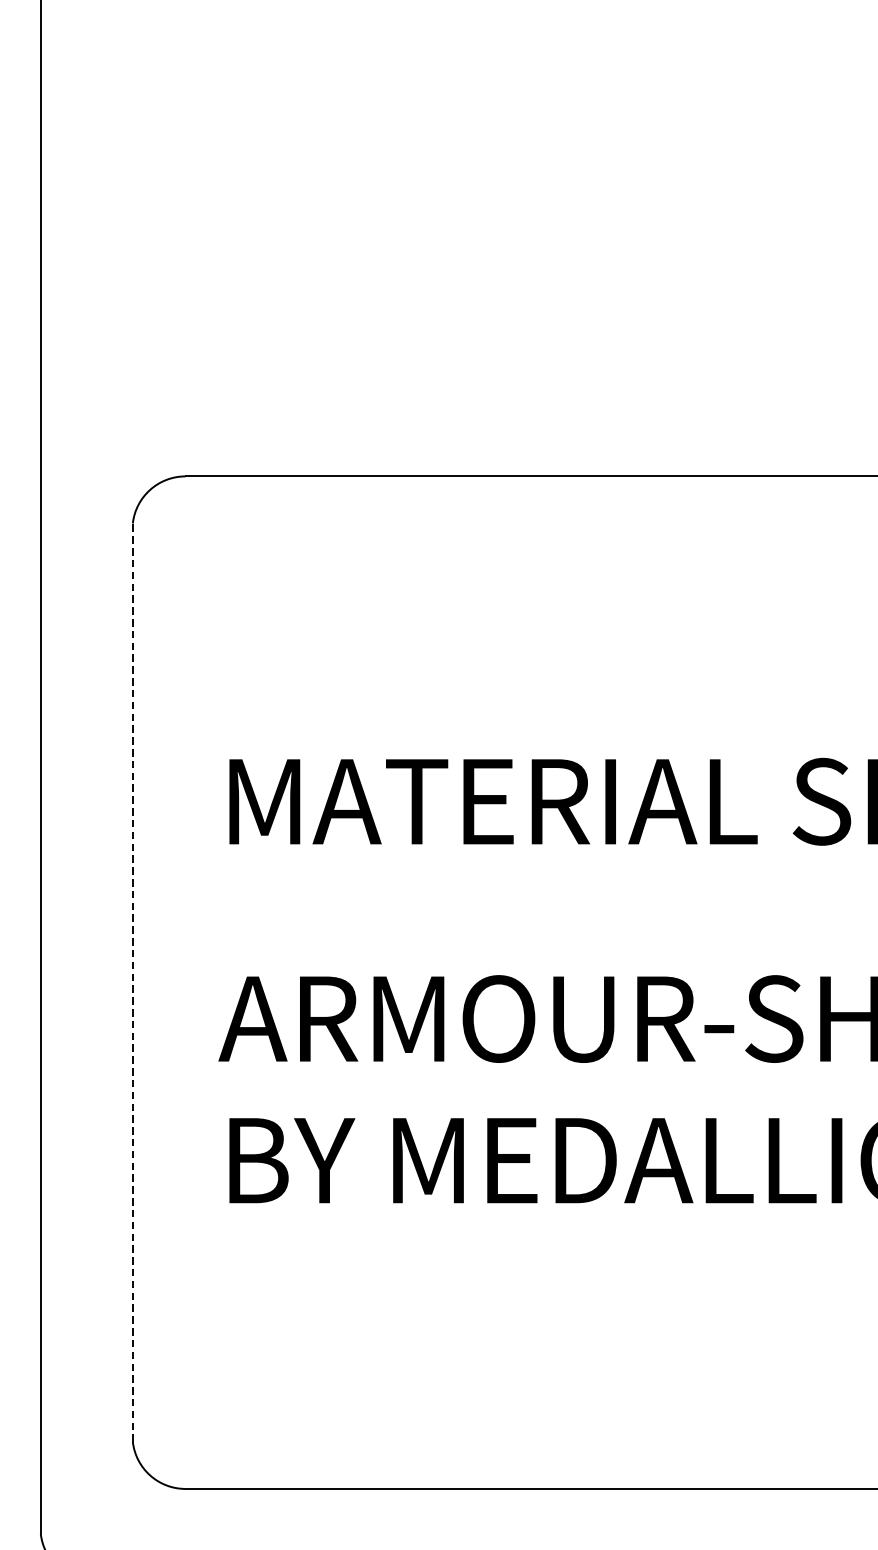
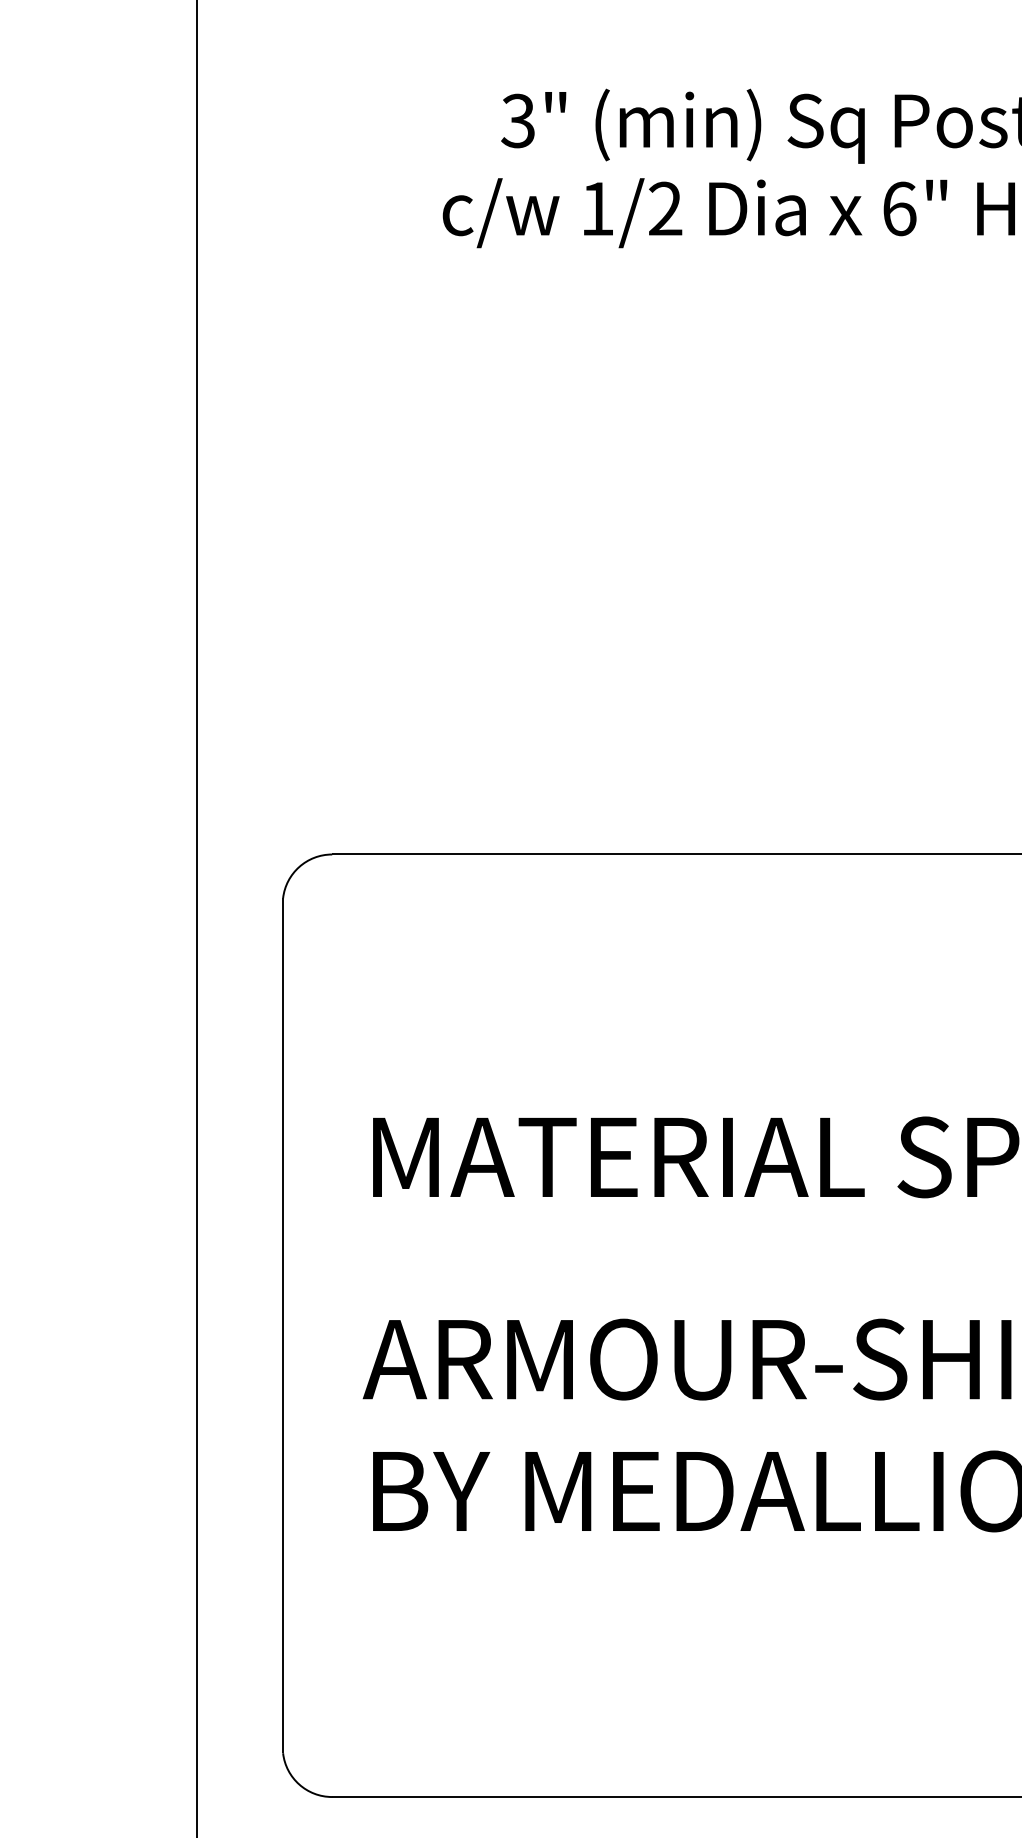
line: (133, 982) -> (283, 1325), dashed -> solid

